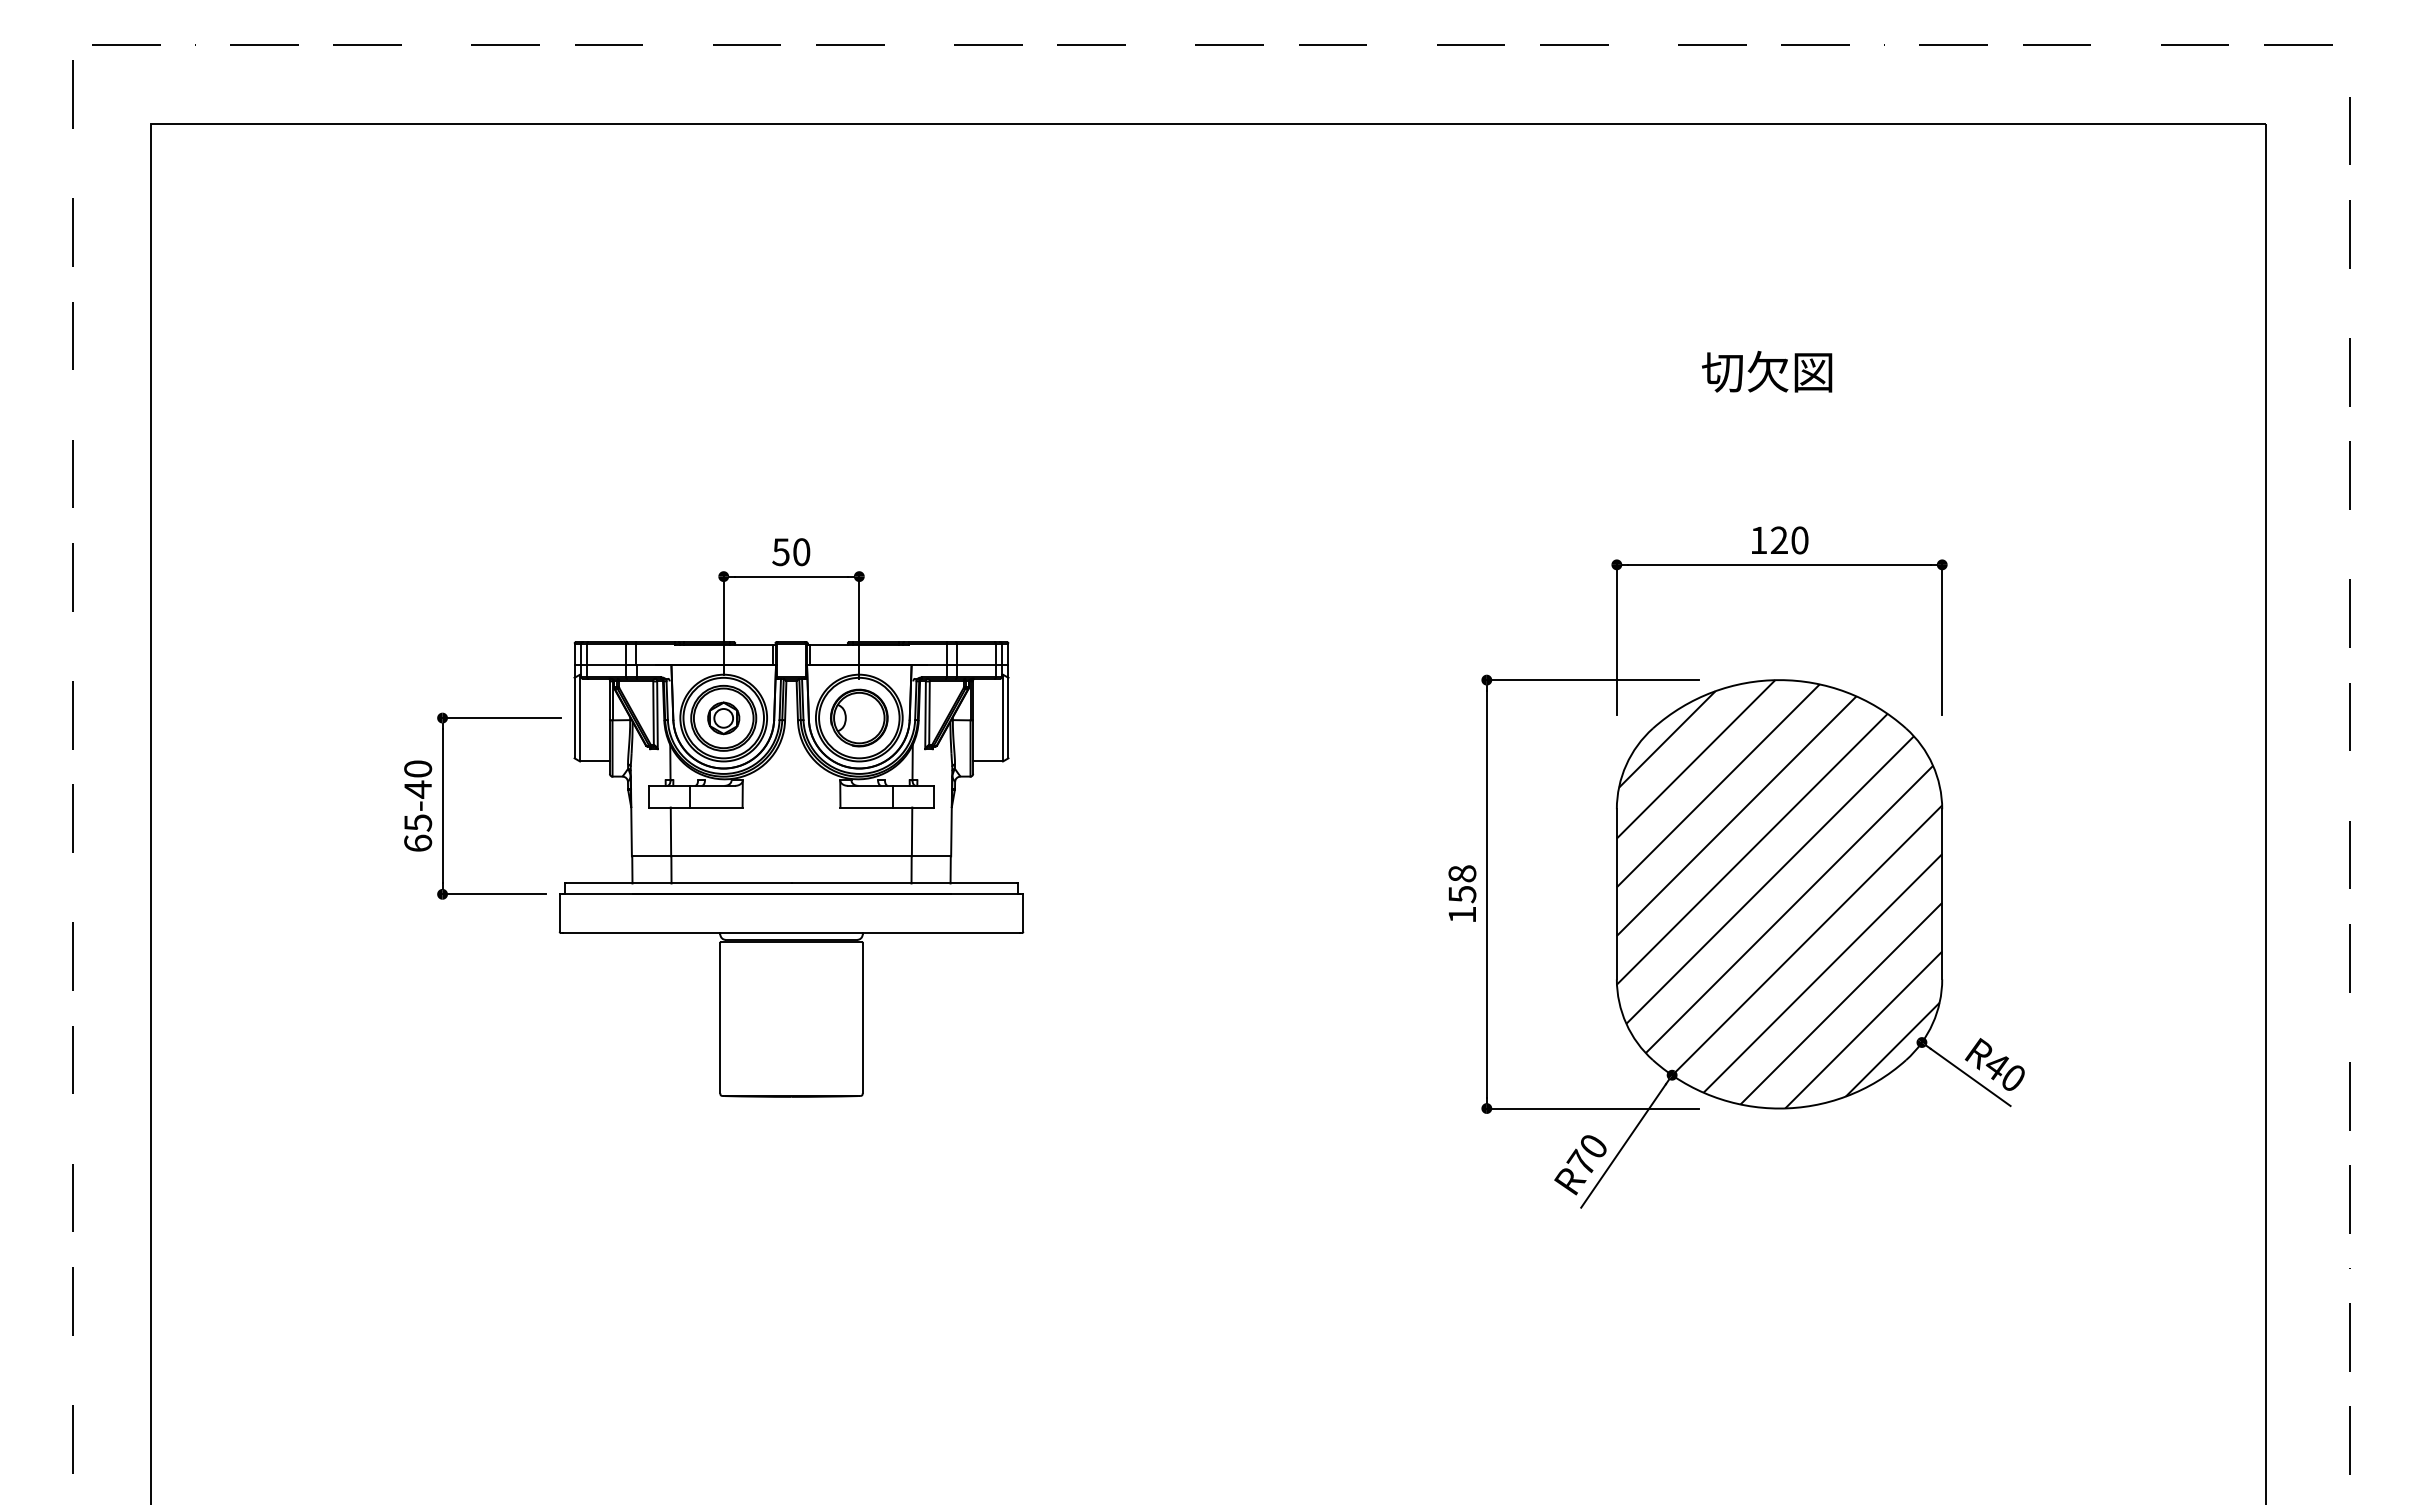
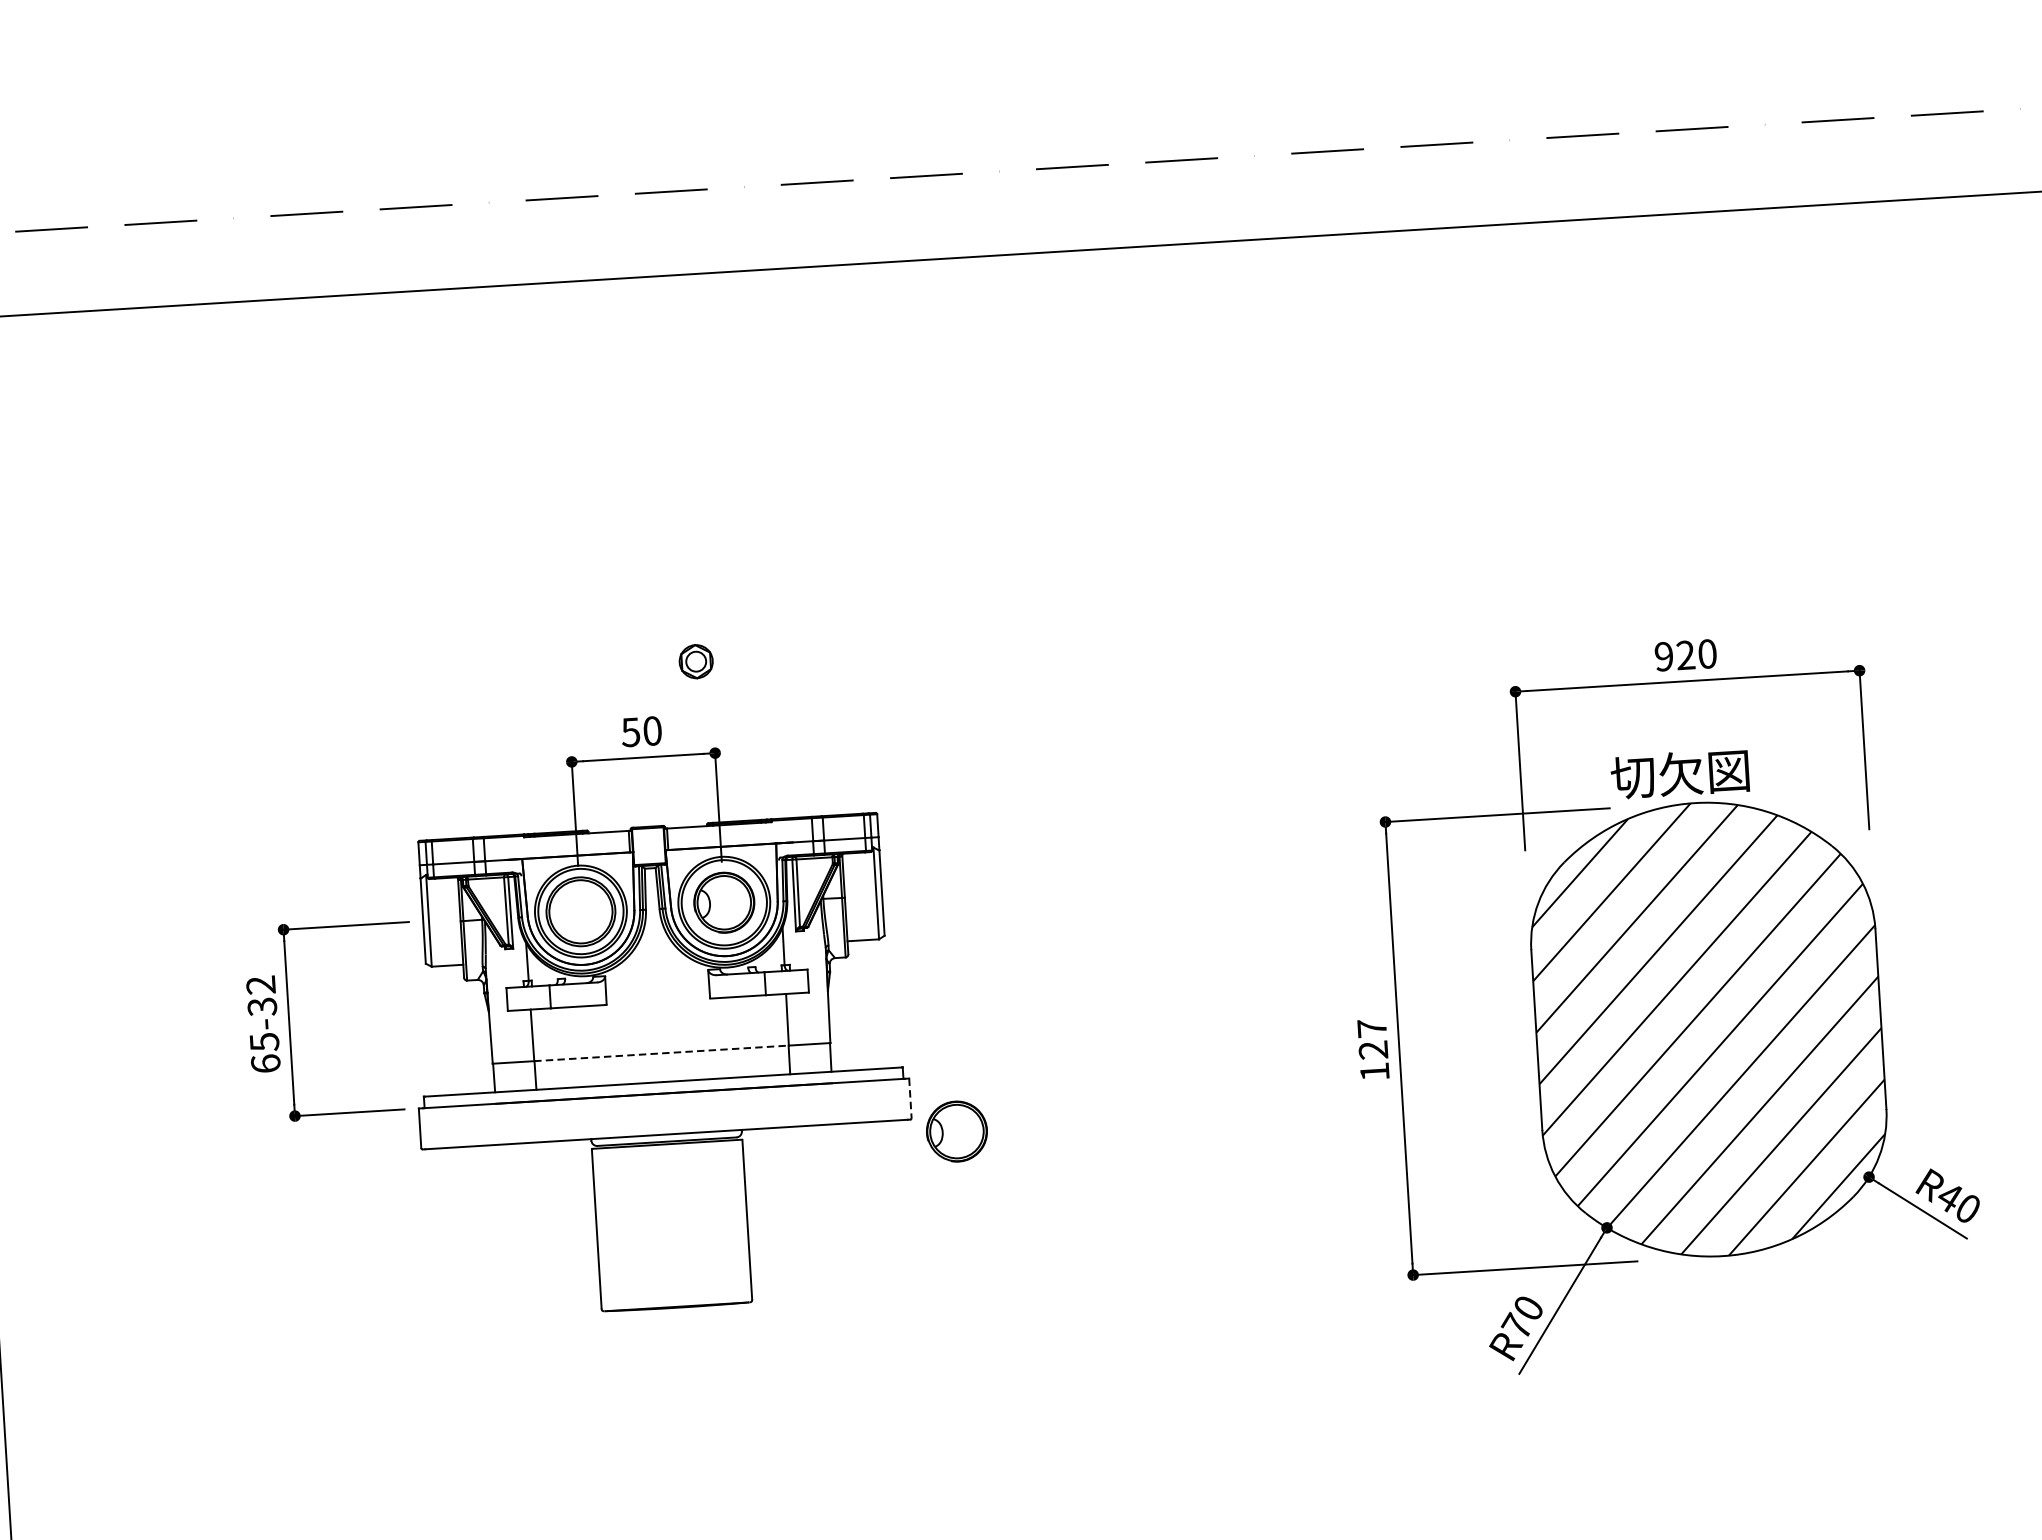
text: (1767, 371) -> (1680, 773), moved
text: (1758, 540) -> (1663, 656), 120 -> 920
part: (723, 718) -> (695, 661), moved
text: (418, 779) -> (262, 996), 65-40 -> 65-32
line: (792, 856) -> (662, 1053), solid -> dashed
text: (1462, 884) -> (1372, 1039), 158 -> 127
line: (1023, 913) -> (910, 1098), solid -> dashed
part: (1065, 946) -> (957, 1130), added

